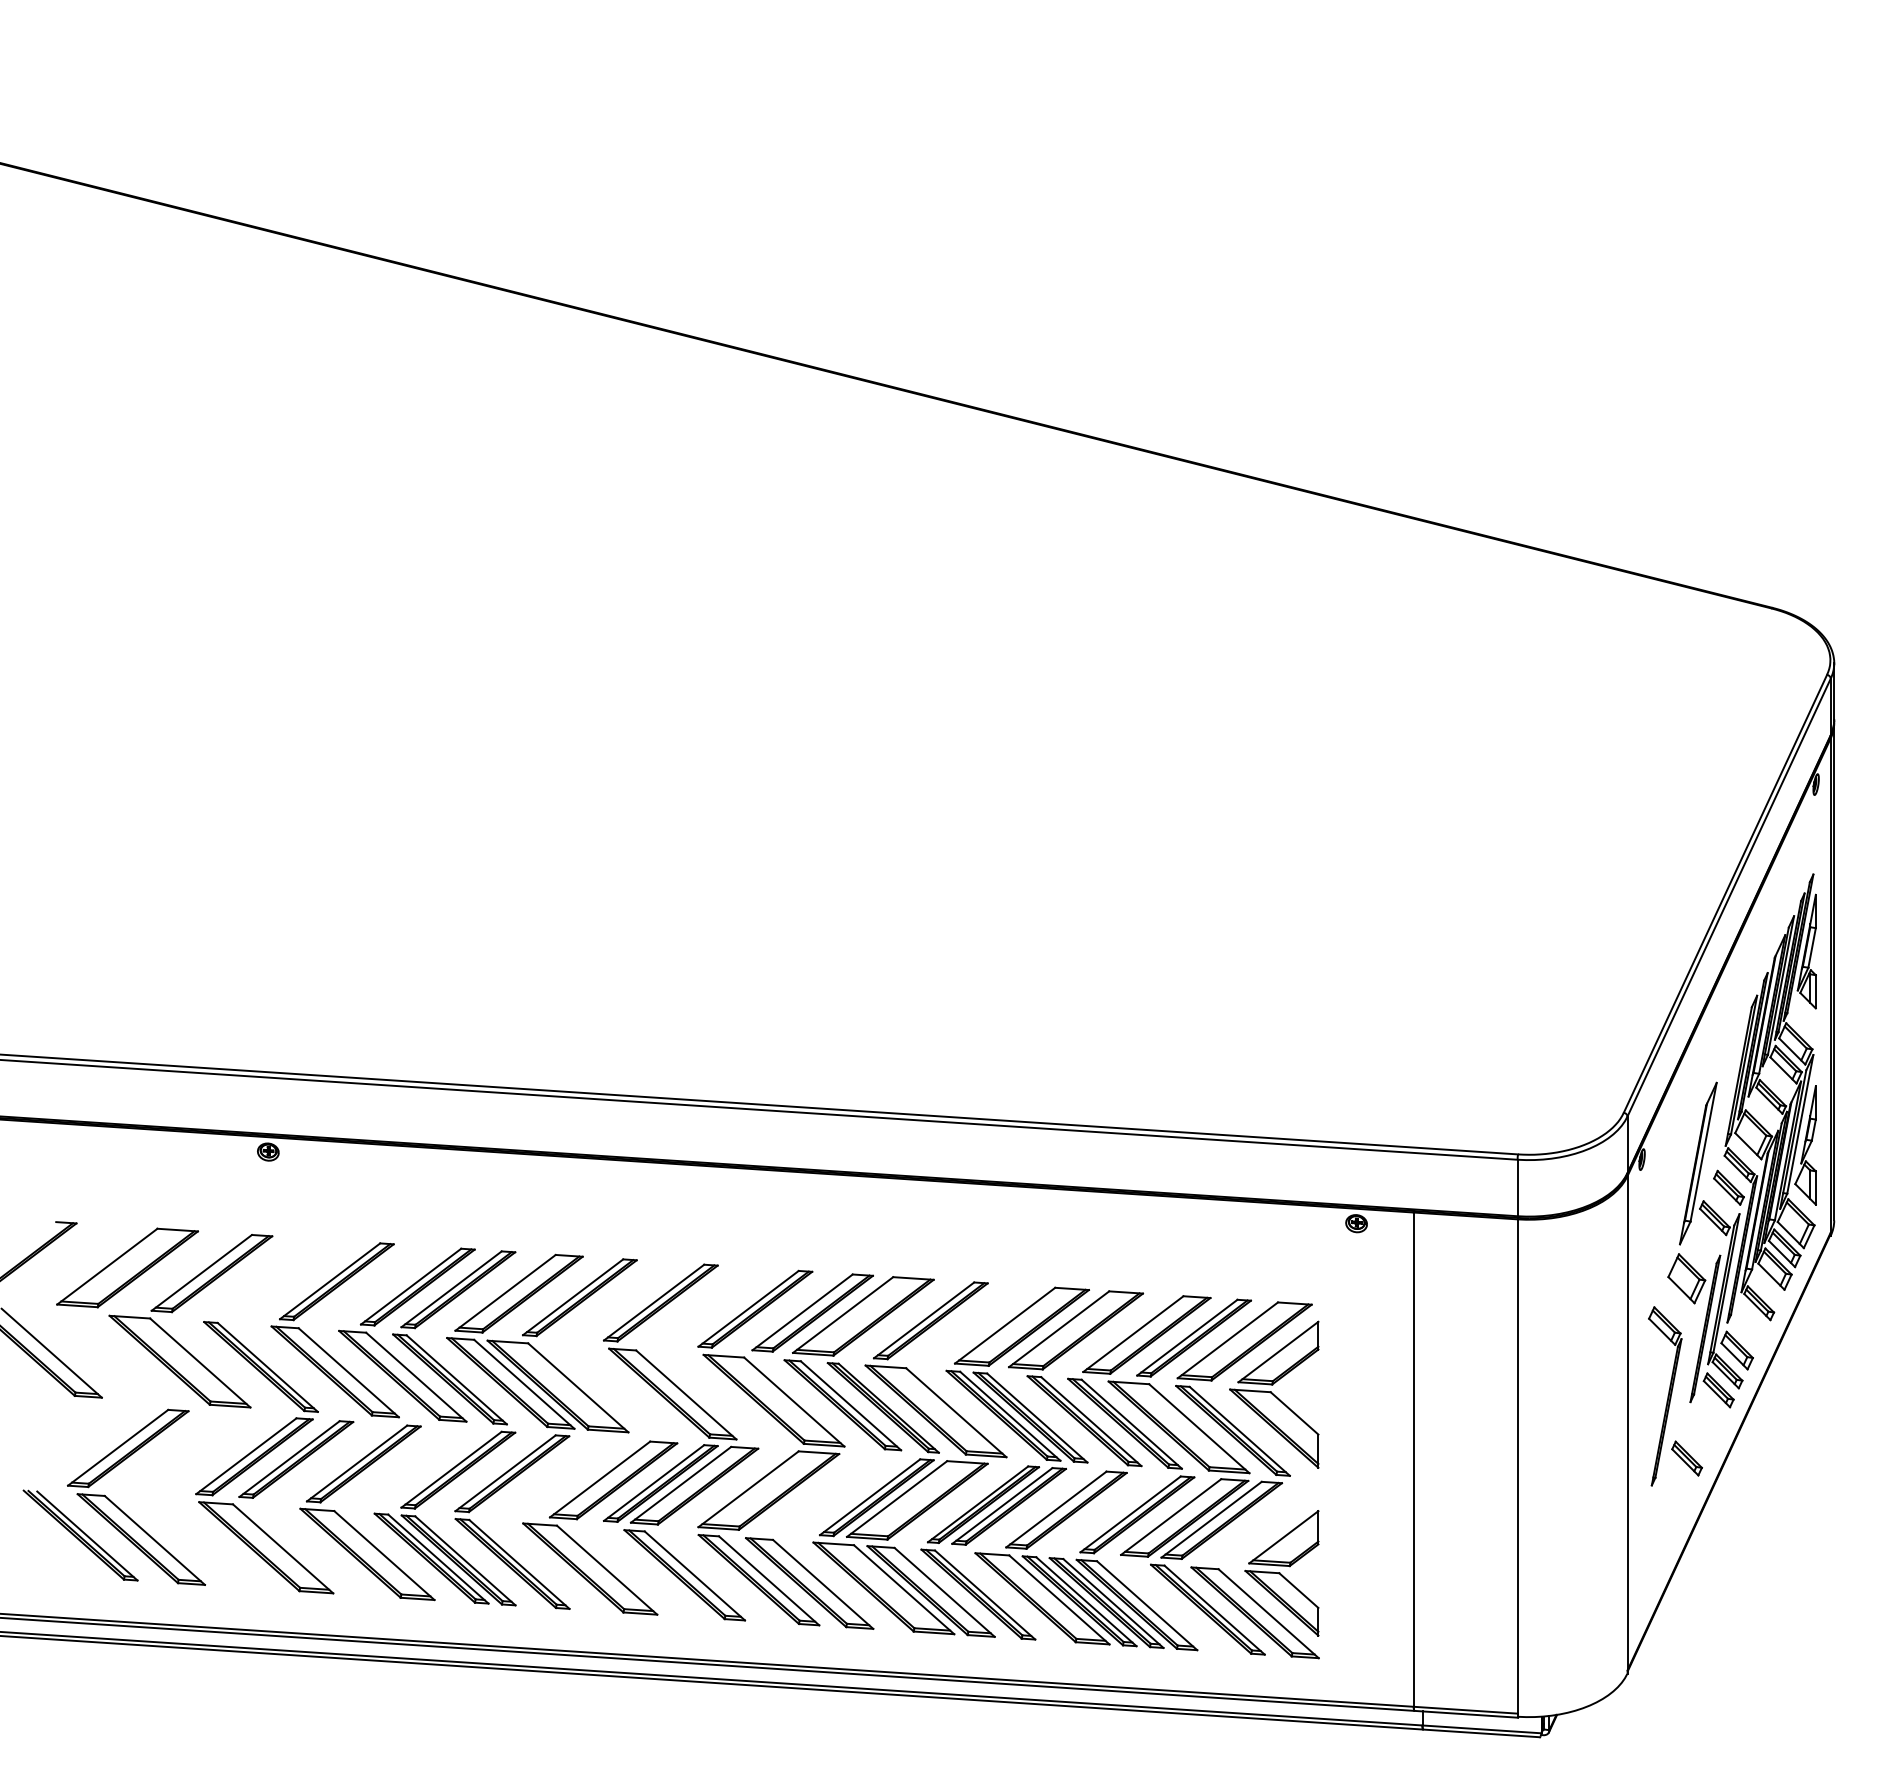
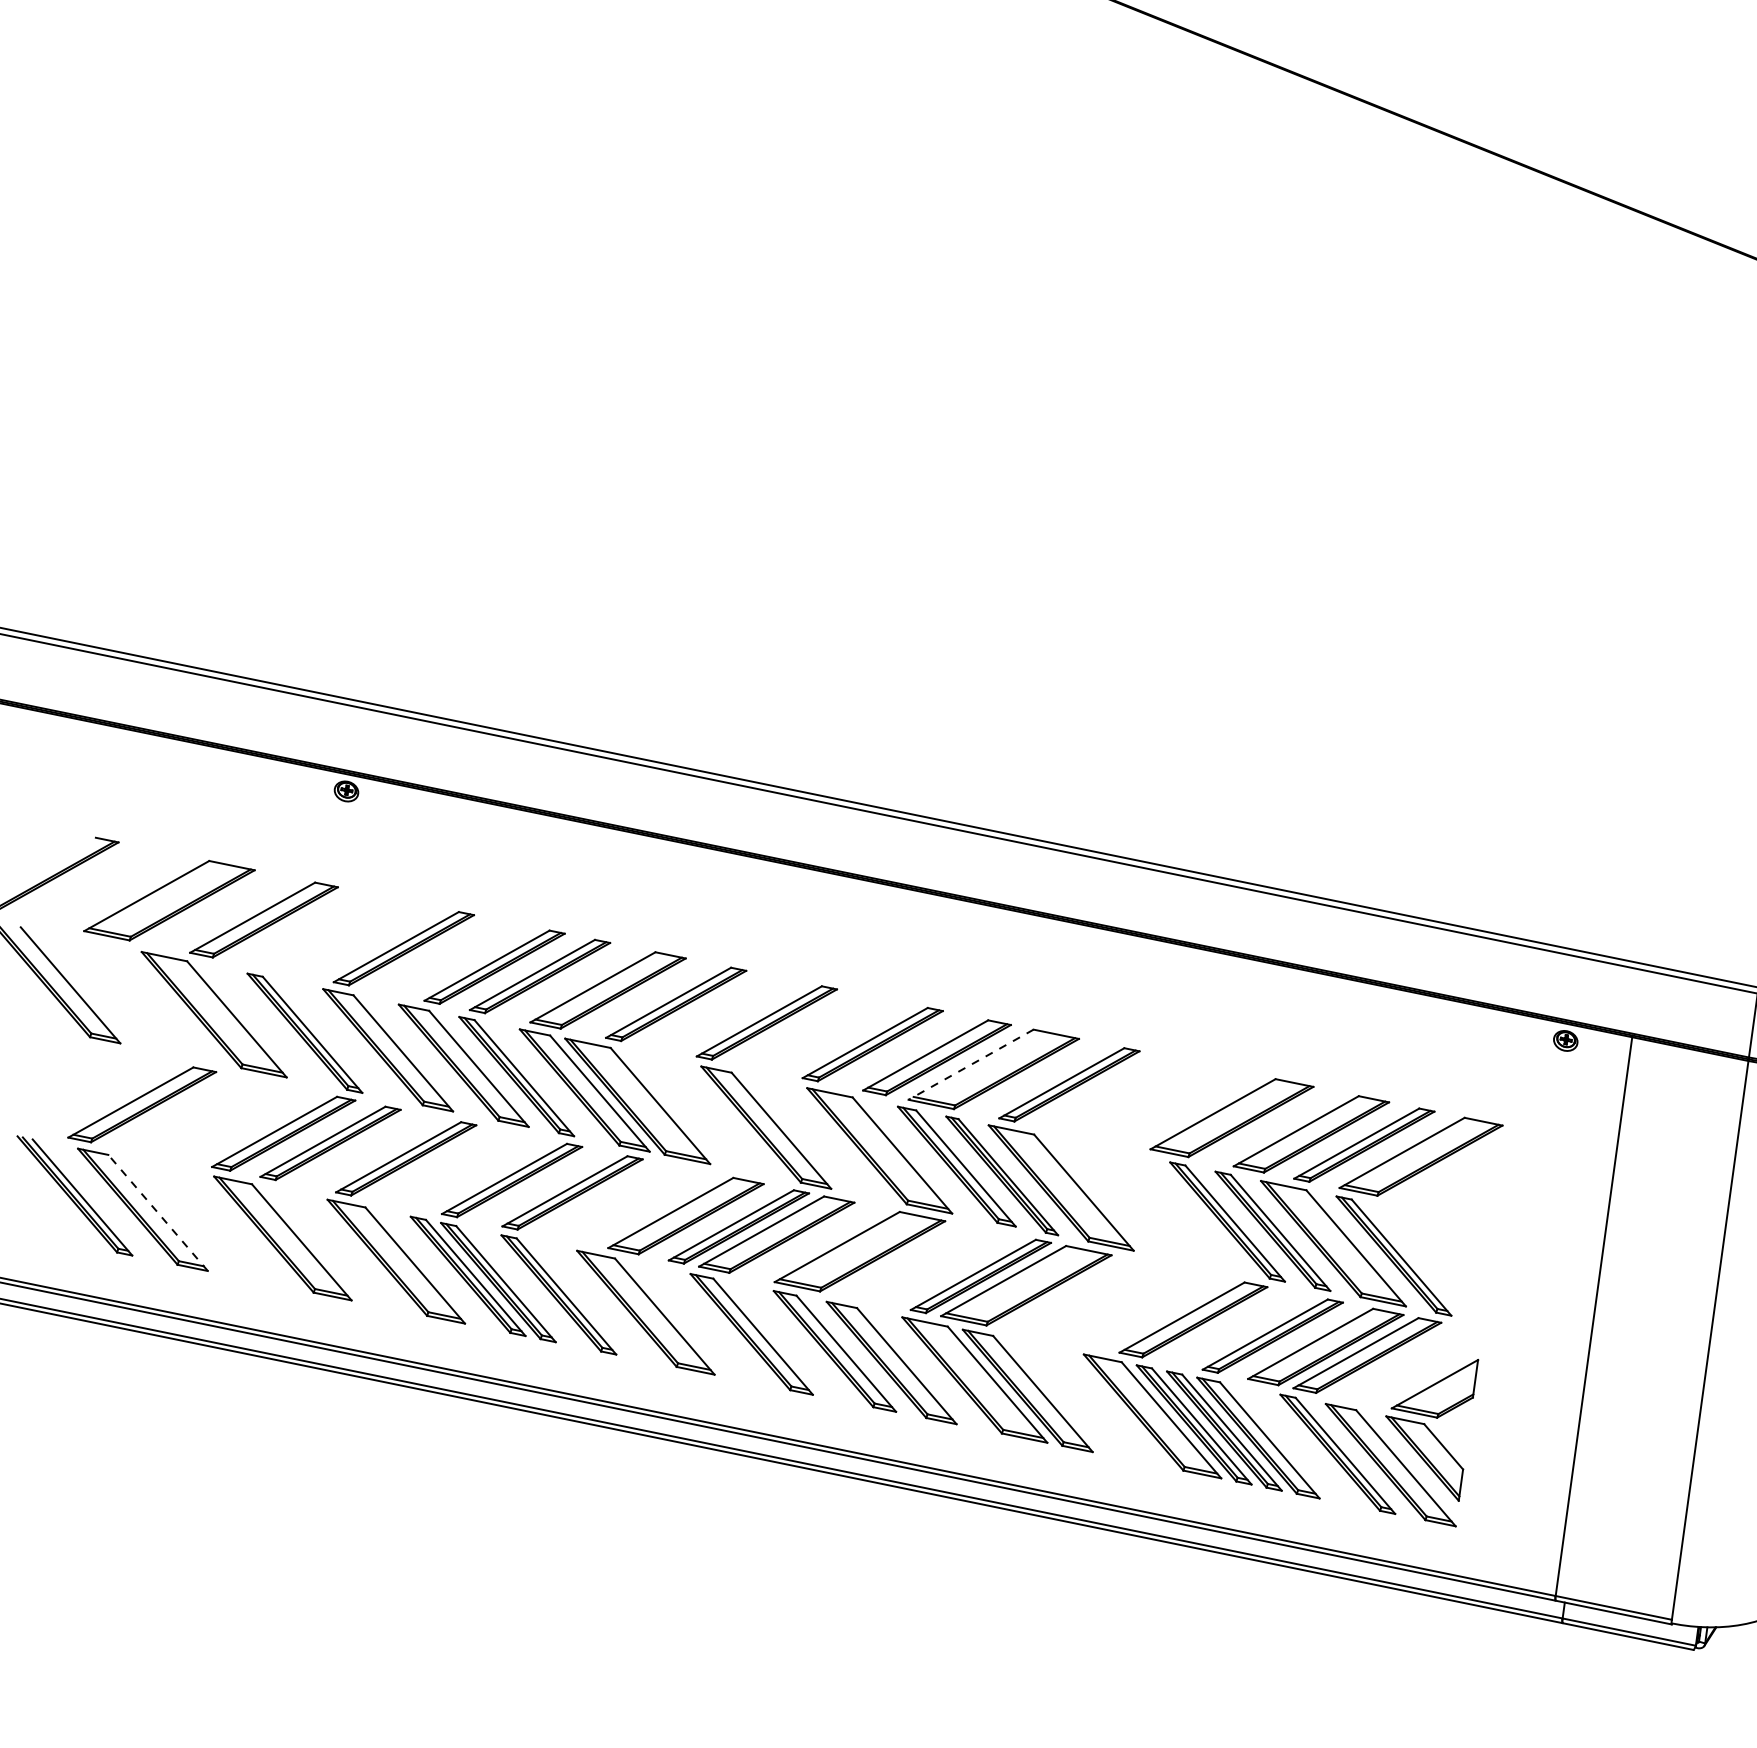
line: (843, 1315) -> (971, 1065), solid -> dashed
part: (1274, 1394) -> (1446, 1221), removed
part: (1015, 1474) -> (1141, 1271), removed
line: (154, 1540) -> (157, 1212), solid -> dashed

